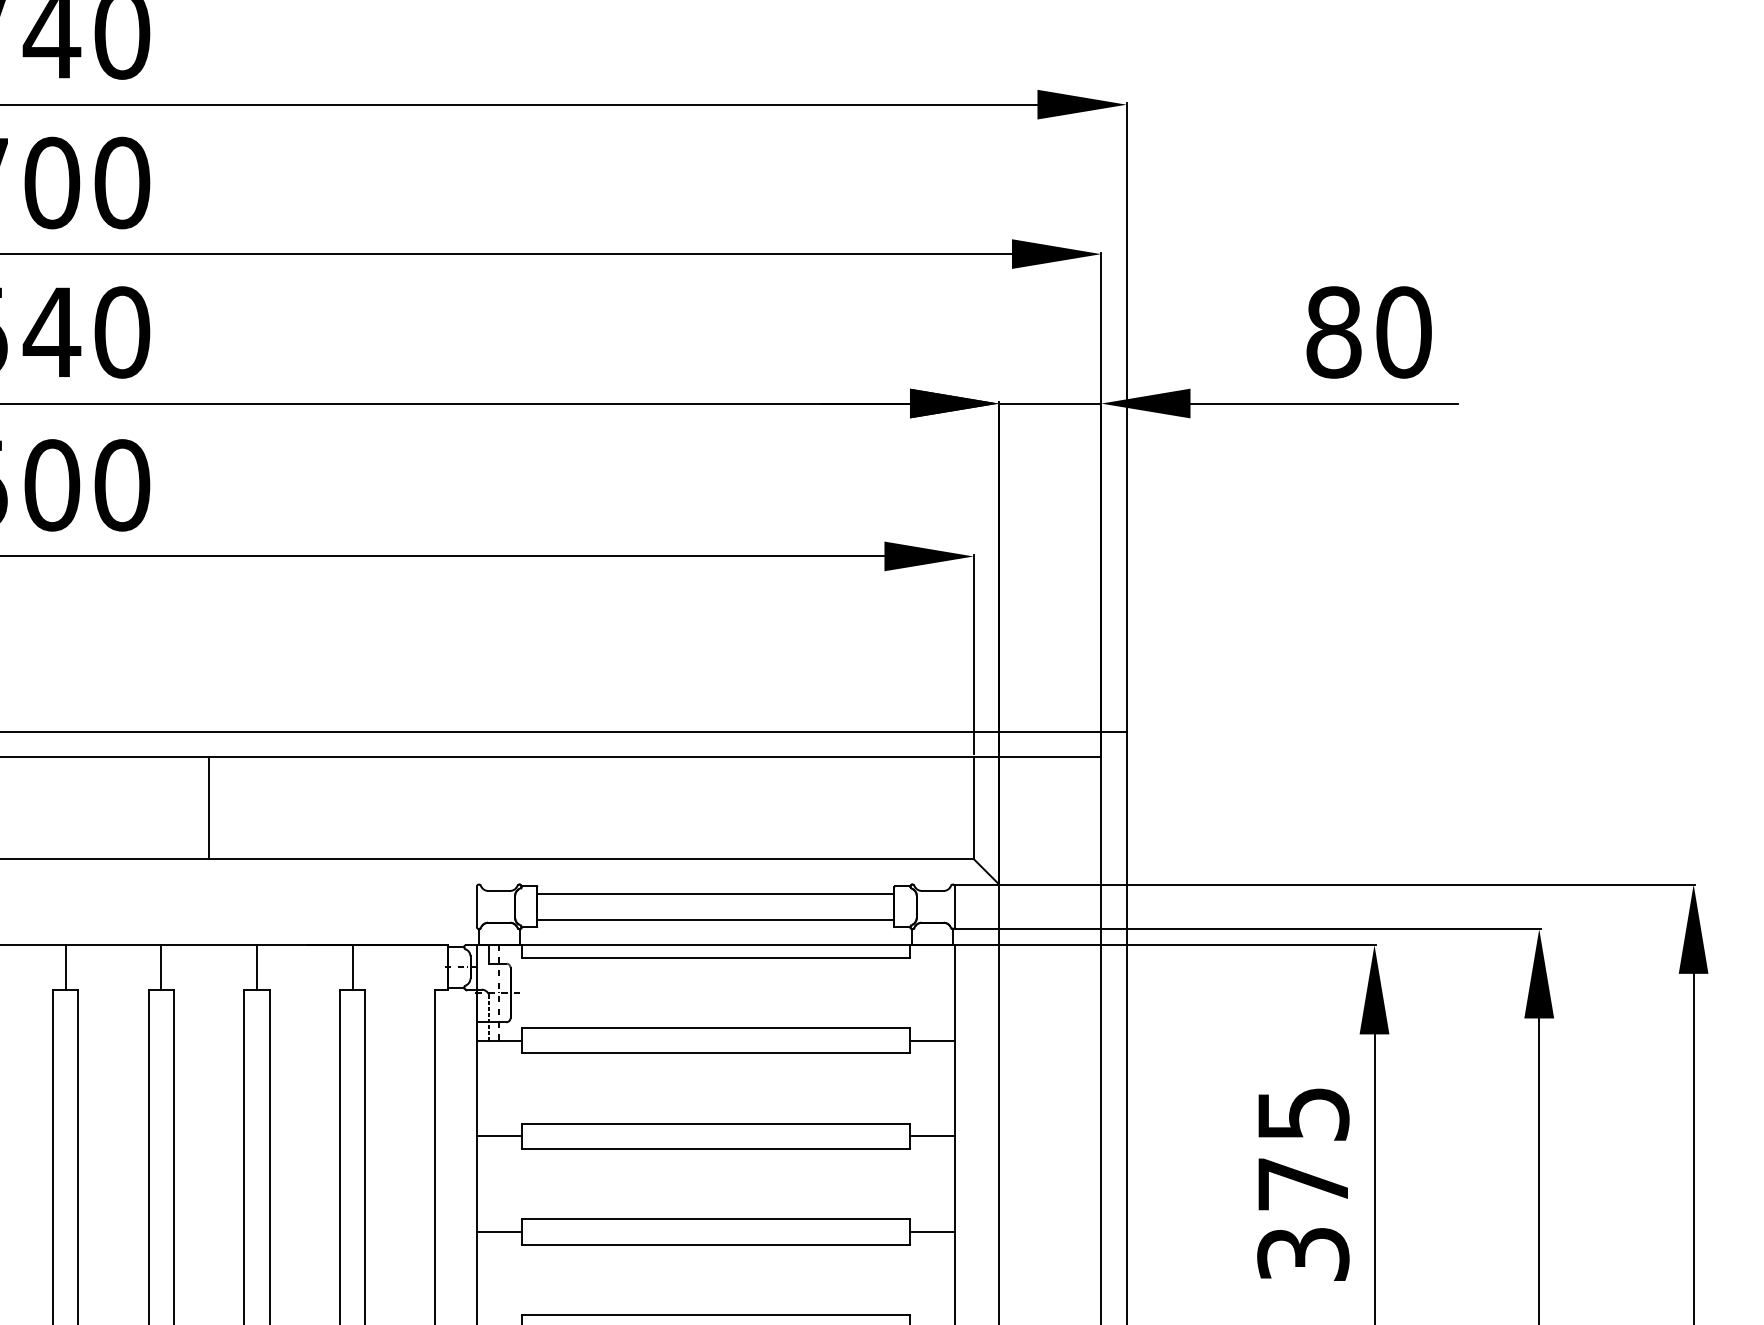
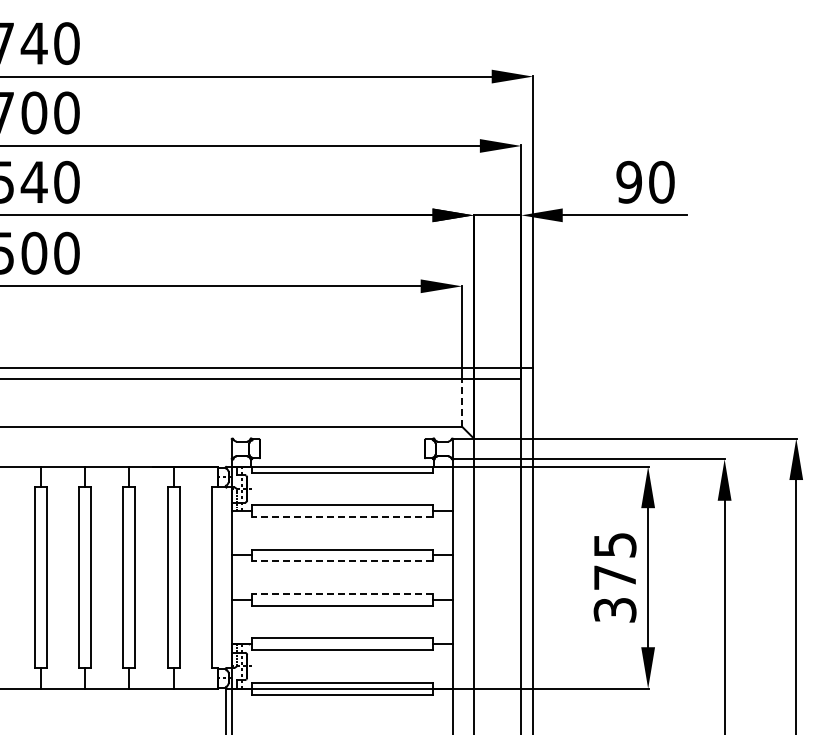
text: (1334, 332) -> (629, 182), 80 -> 90
line: (209, 806) -> (107, 402), removed
line: (974, 808) -> (462, 403), solid -> dashed
line: (716, 895) -> (342, 443), removed
line: (716, 918) -> (342, 454), removed
line: (713, 1054) -> (341, 517), solid -> dashed
line: (713, 1149) -> (341, 561), solid -> dashed
line: (713, 1218) -> (341, 593), solid -> dashed

